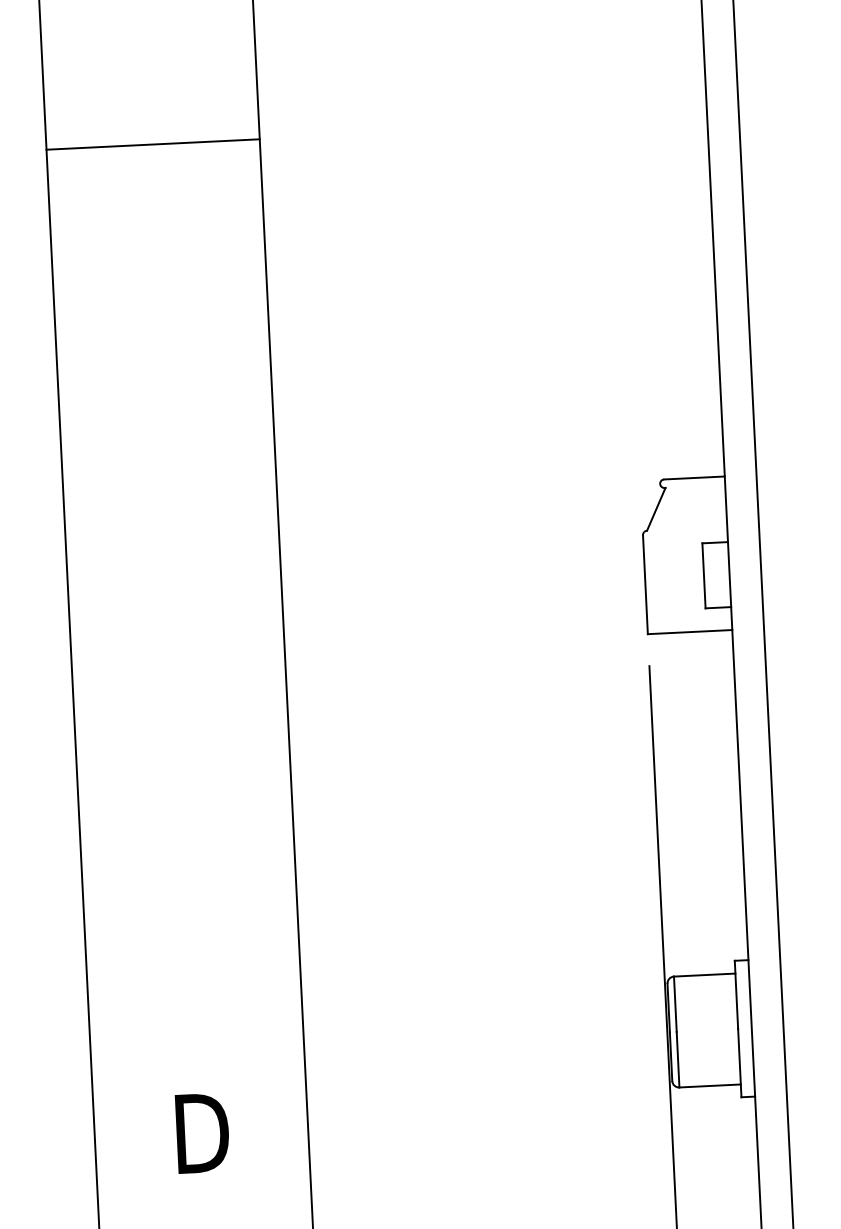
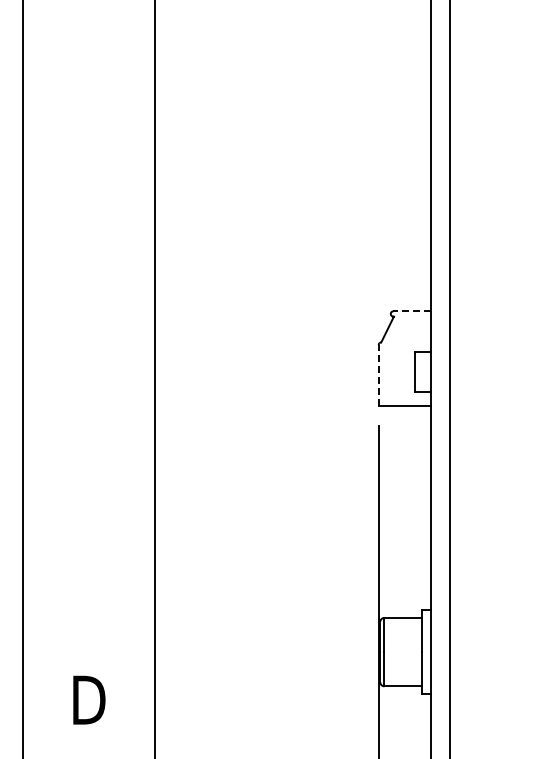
line: (152, 144) -> (88, 89), removed
line: (695, 478) -> (412, 311), solid -> dashed
line: (645, 584) -> (378, 375), solid -> dashed

